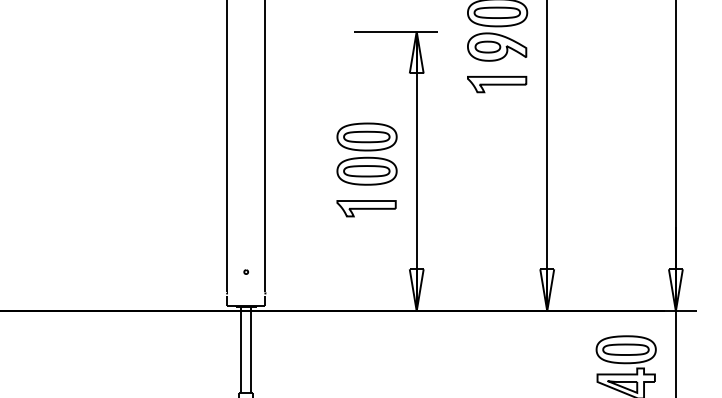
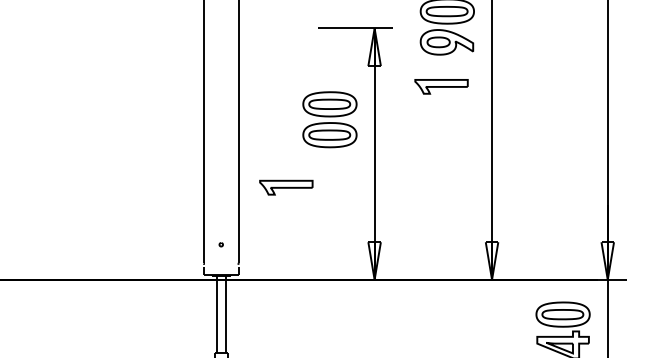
part: (497, 84) -> (441, 86), moved
part: (366, 153) -> (329, 119), moved
part: (366, 208) -> (286, 187), moved

